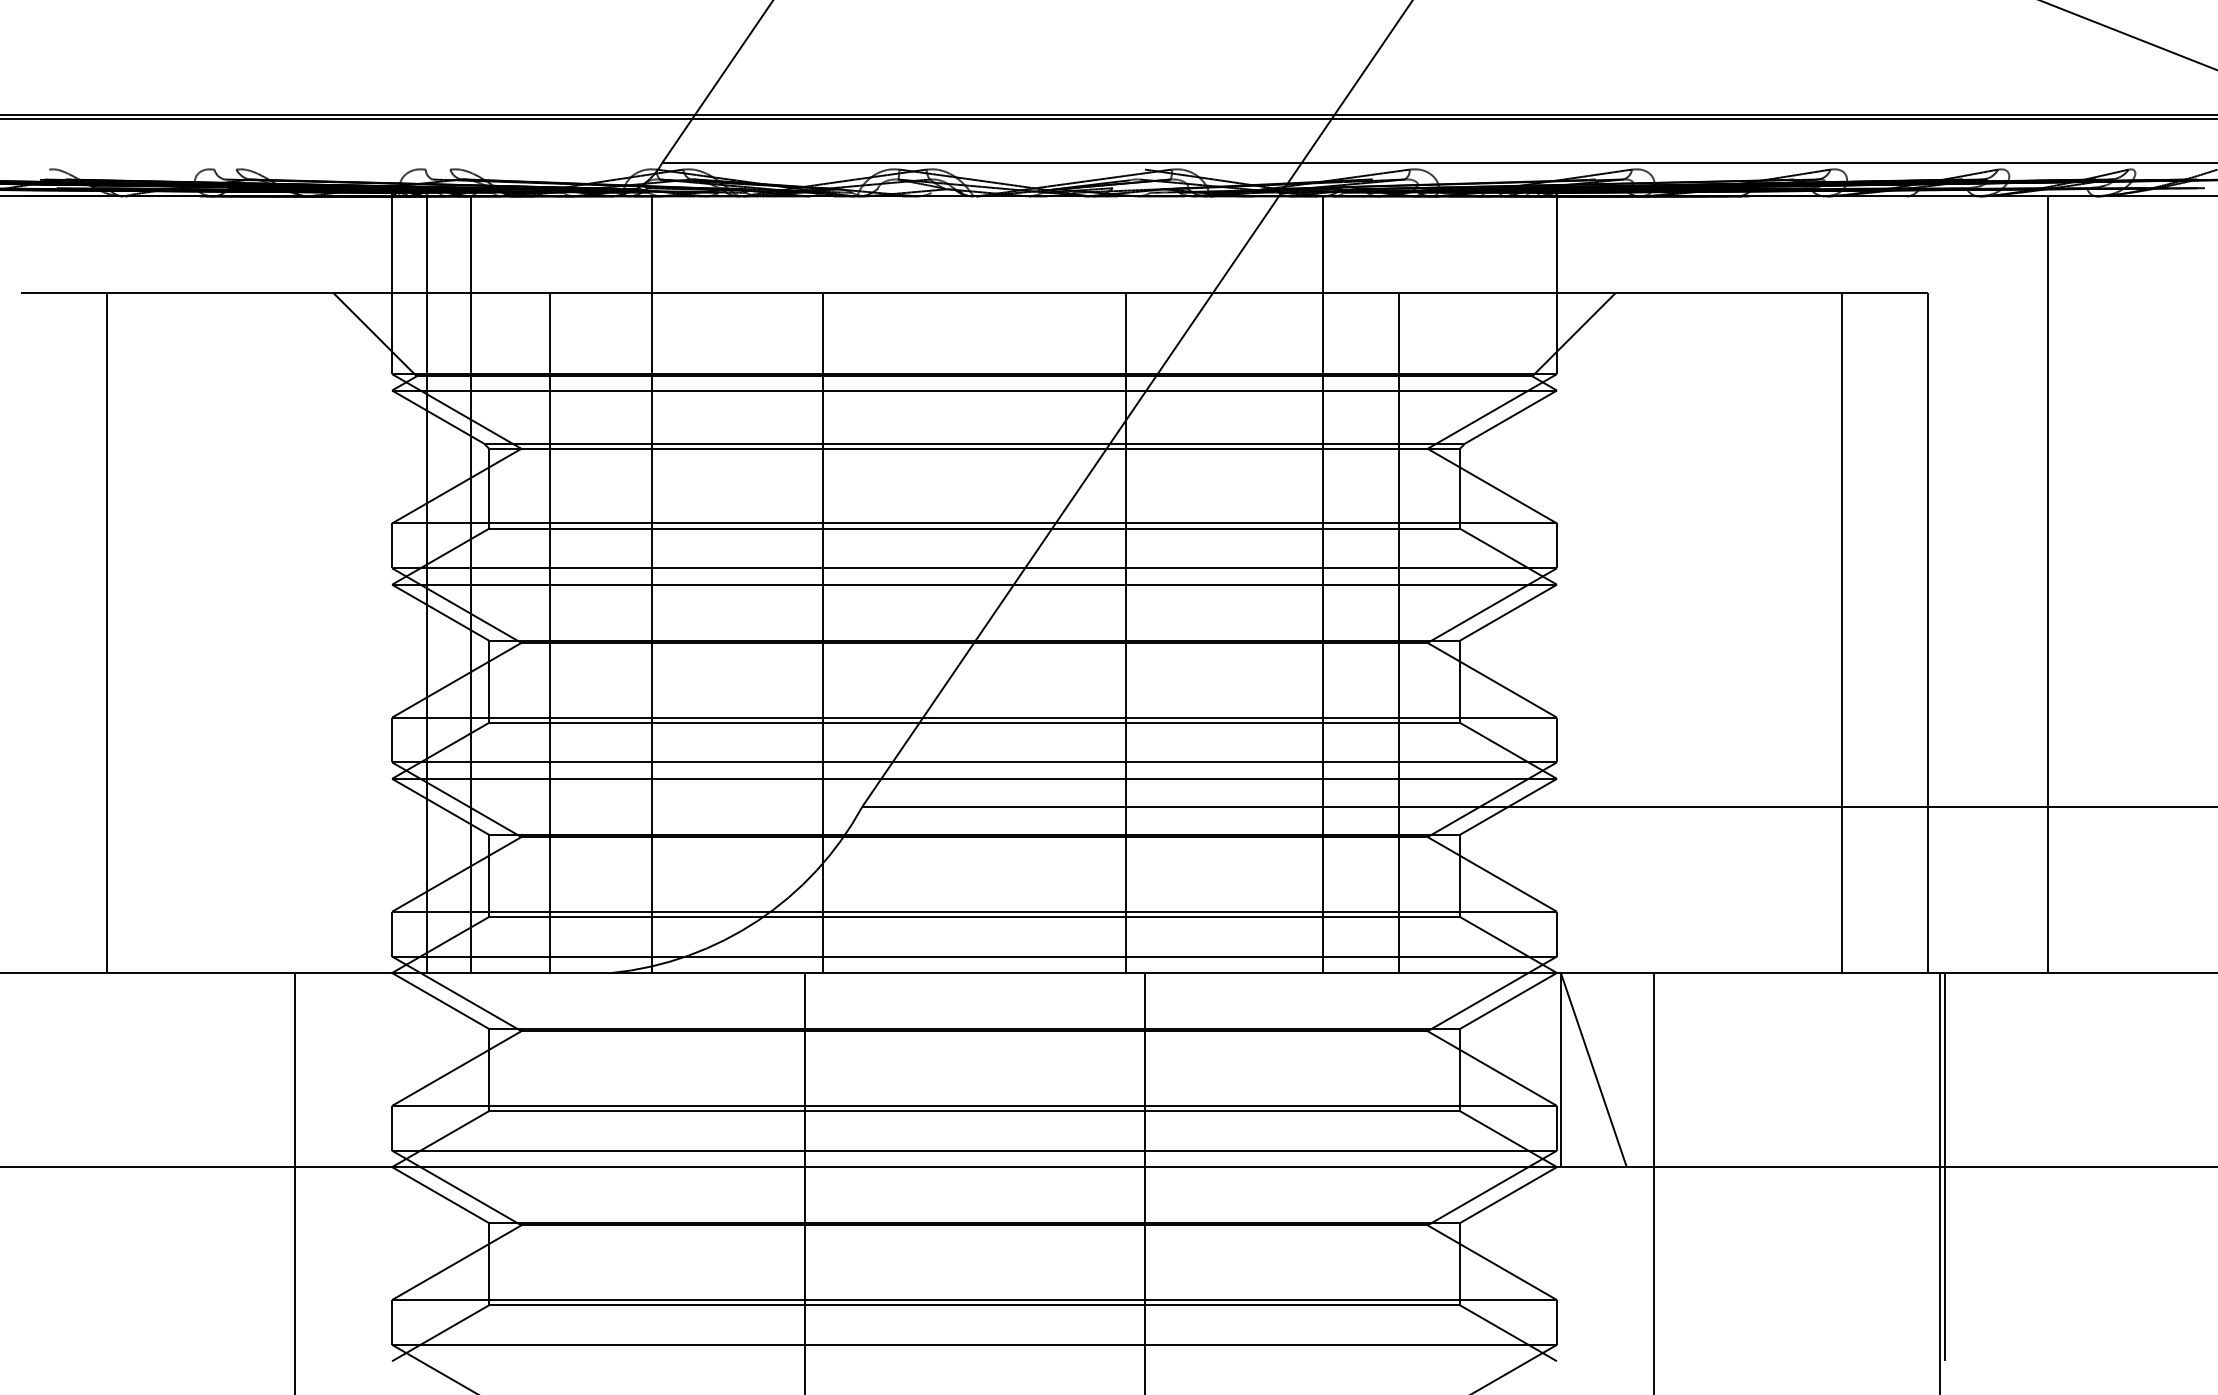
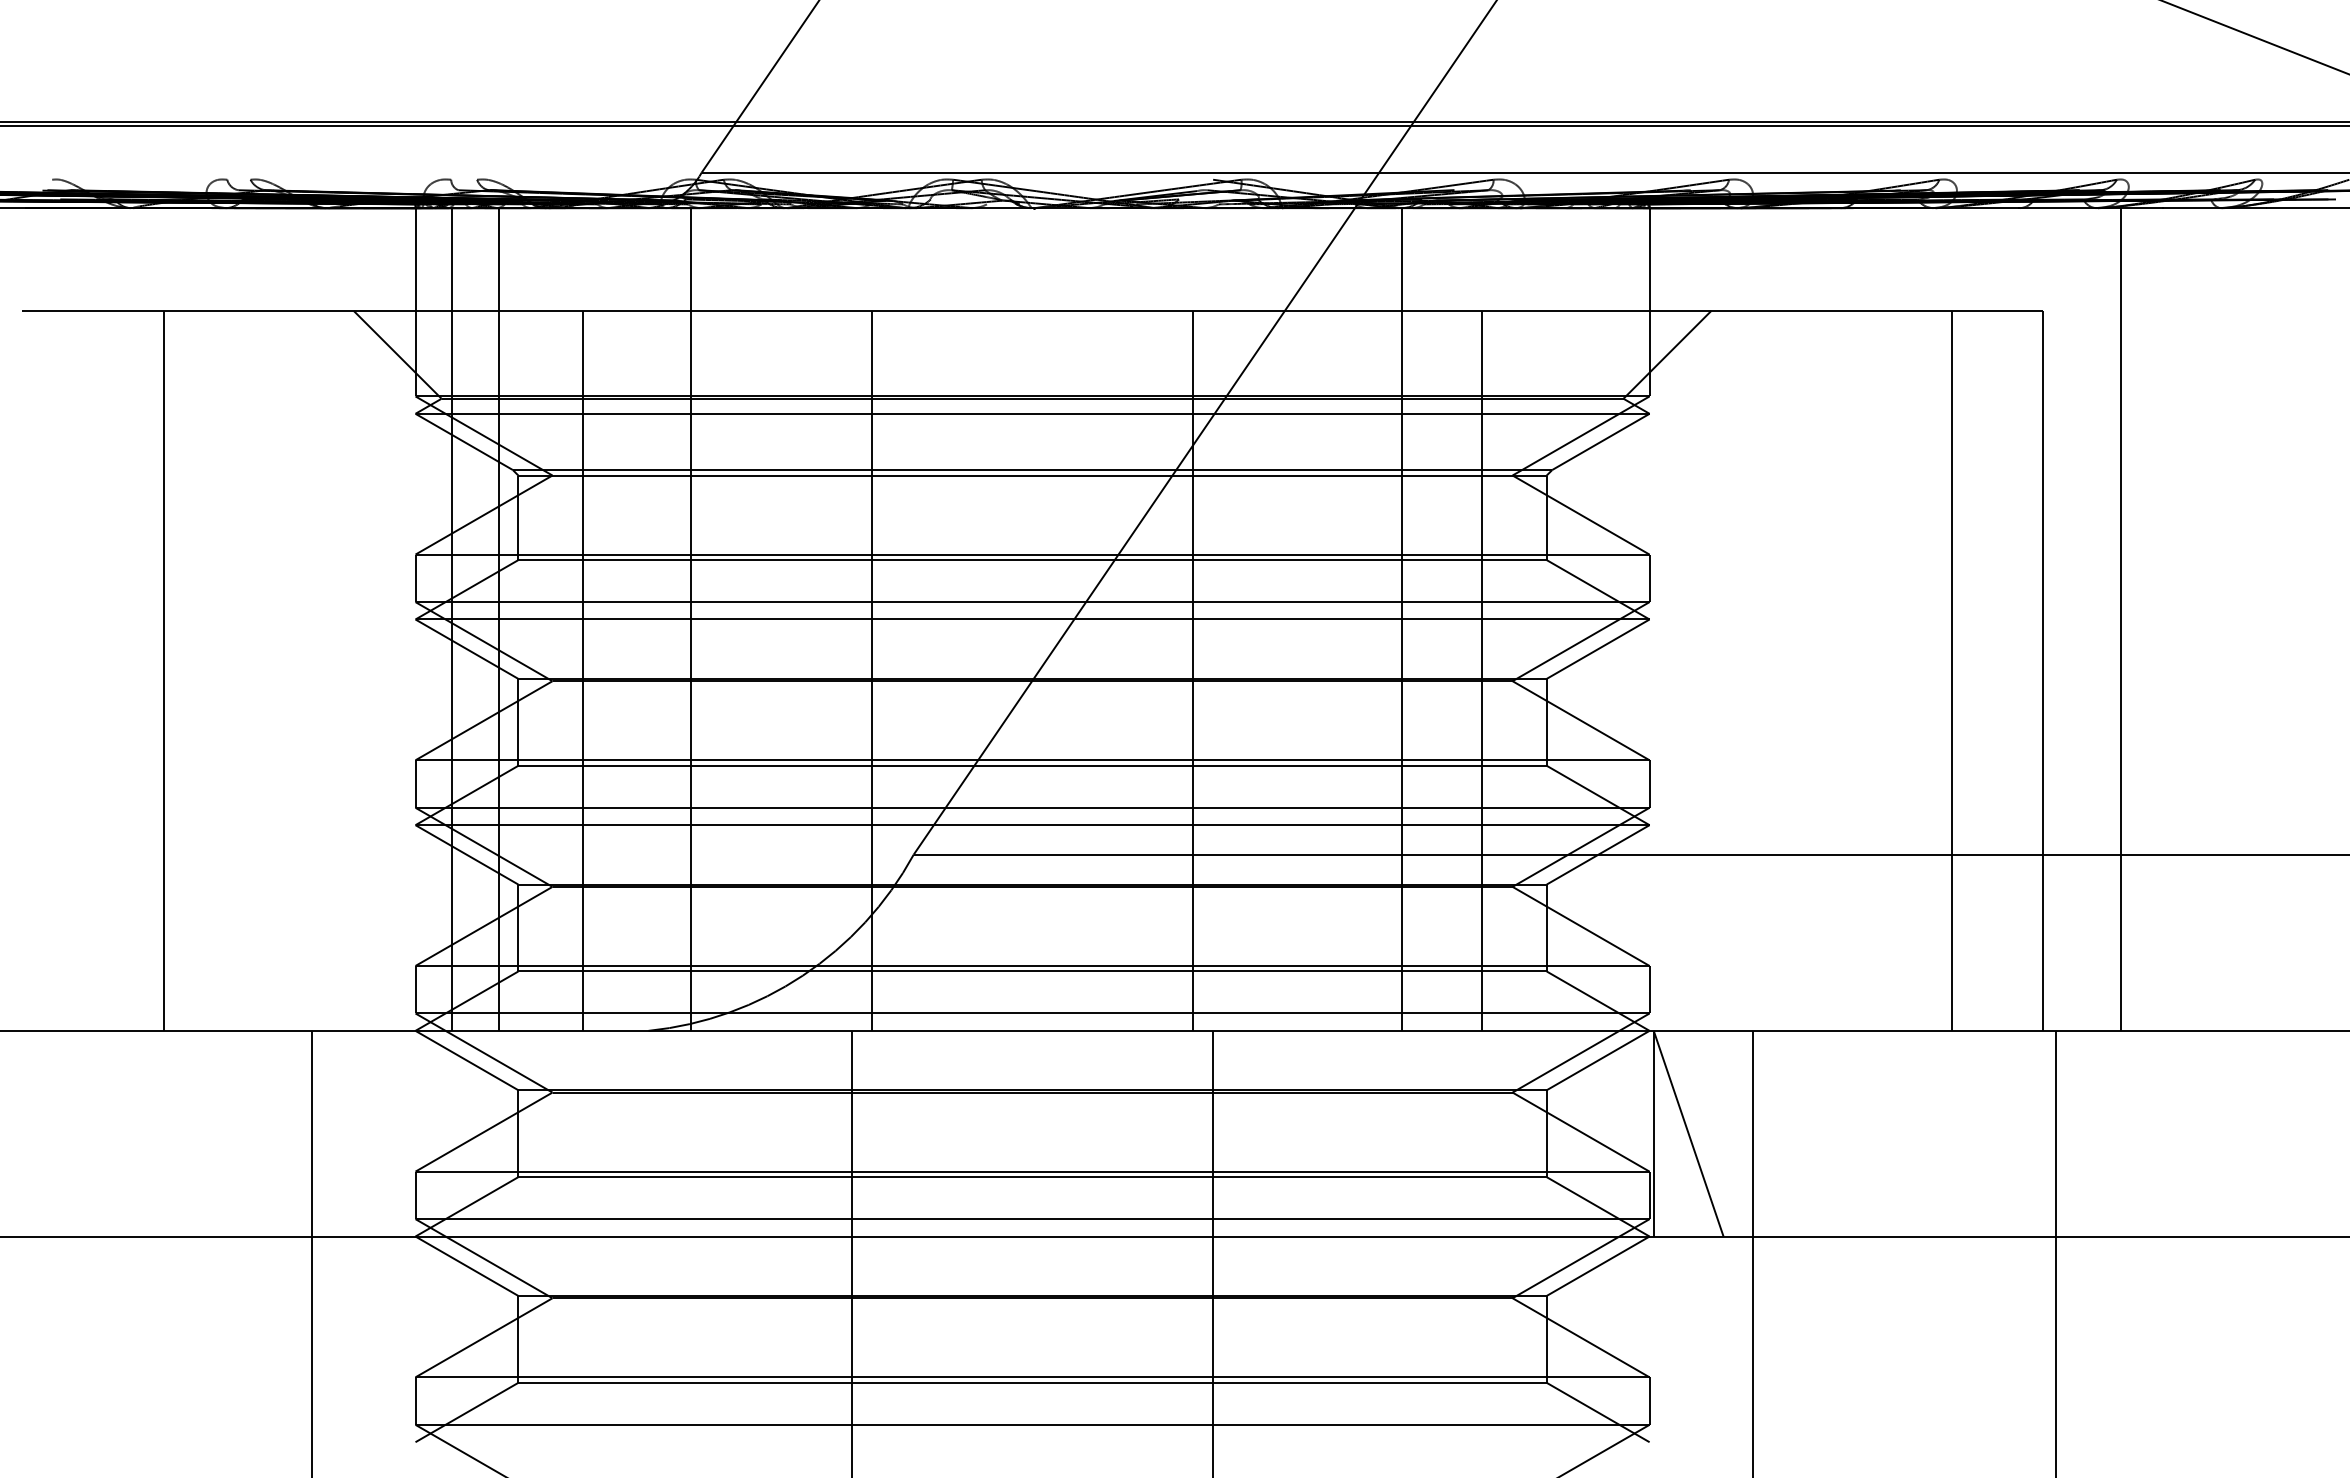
line: (2047, 584) -> (2120, 619), moved
line: (107, 632) -> (164, 670), moved
line: (1944, 1167) -> (2060, 1236), removed

